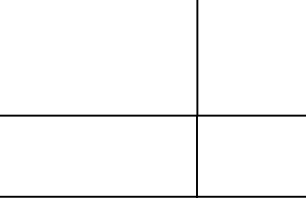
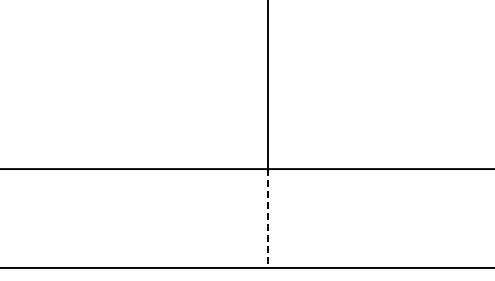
line: (196, 156) -> (267, 219), solid -> dashed

